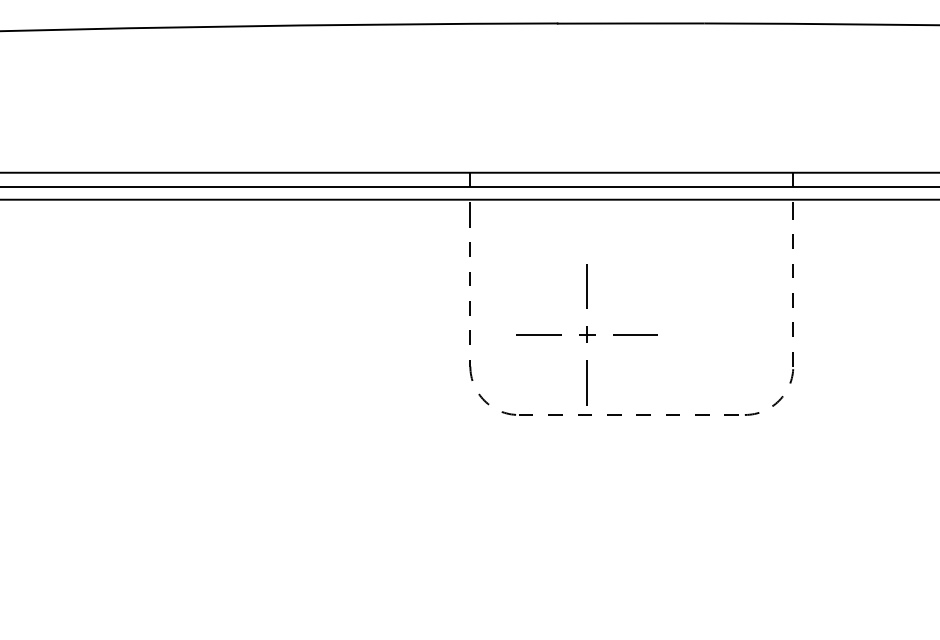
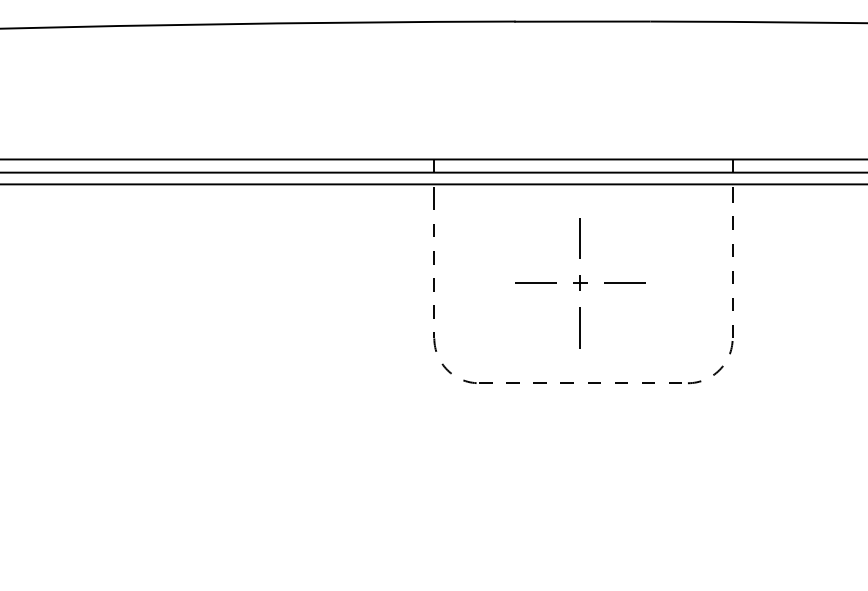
part: (587, 335) -> (580, 283), moved

